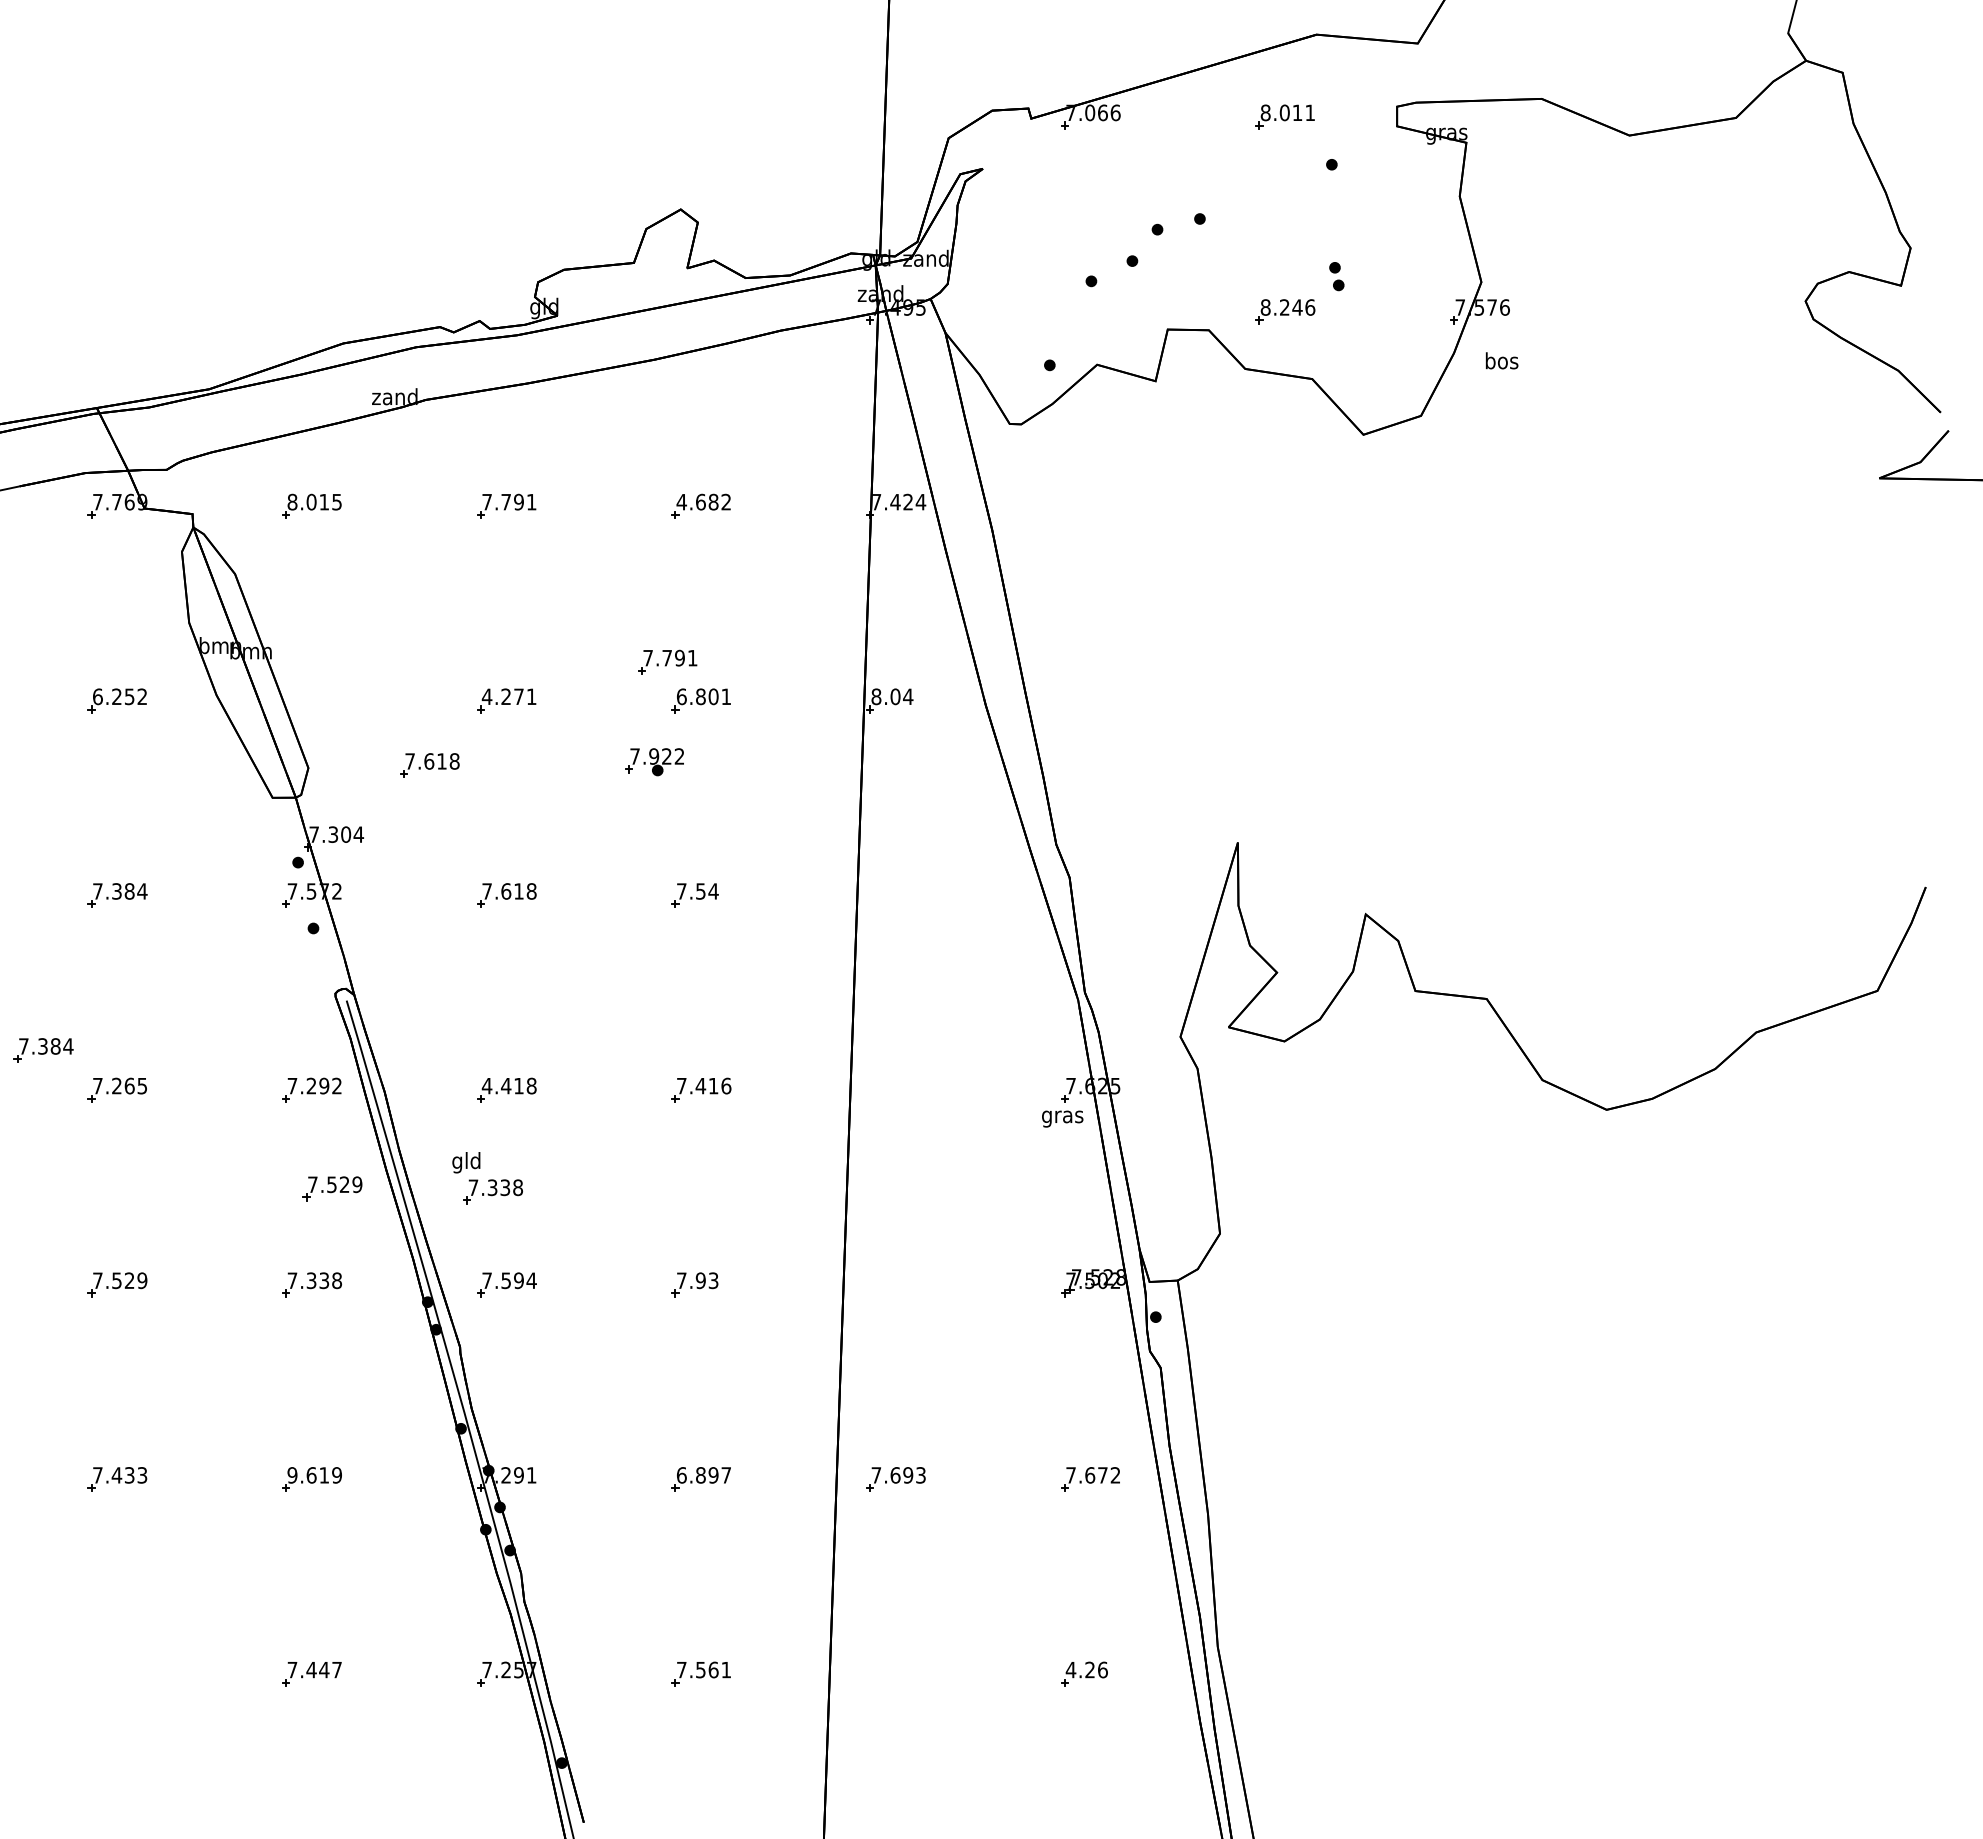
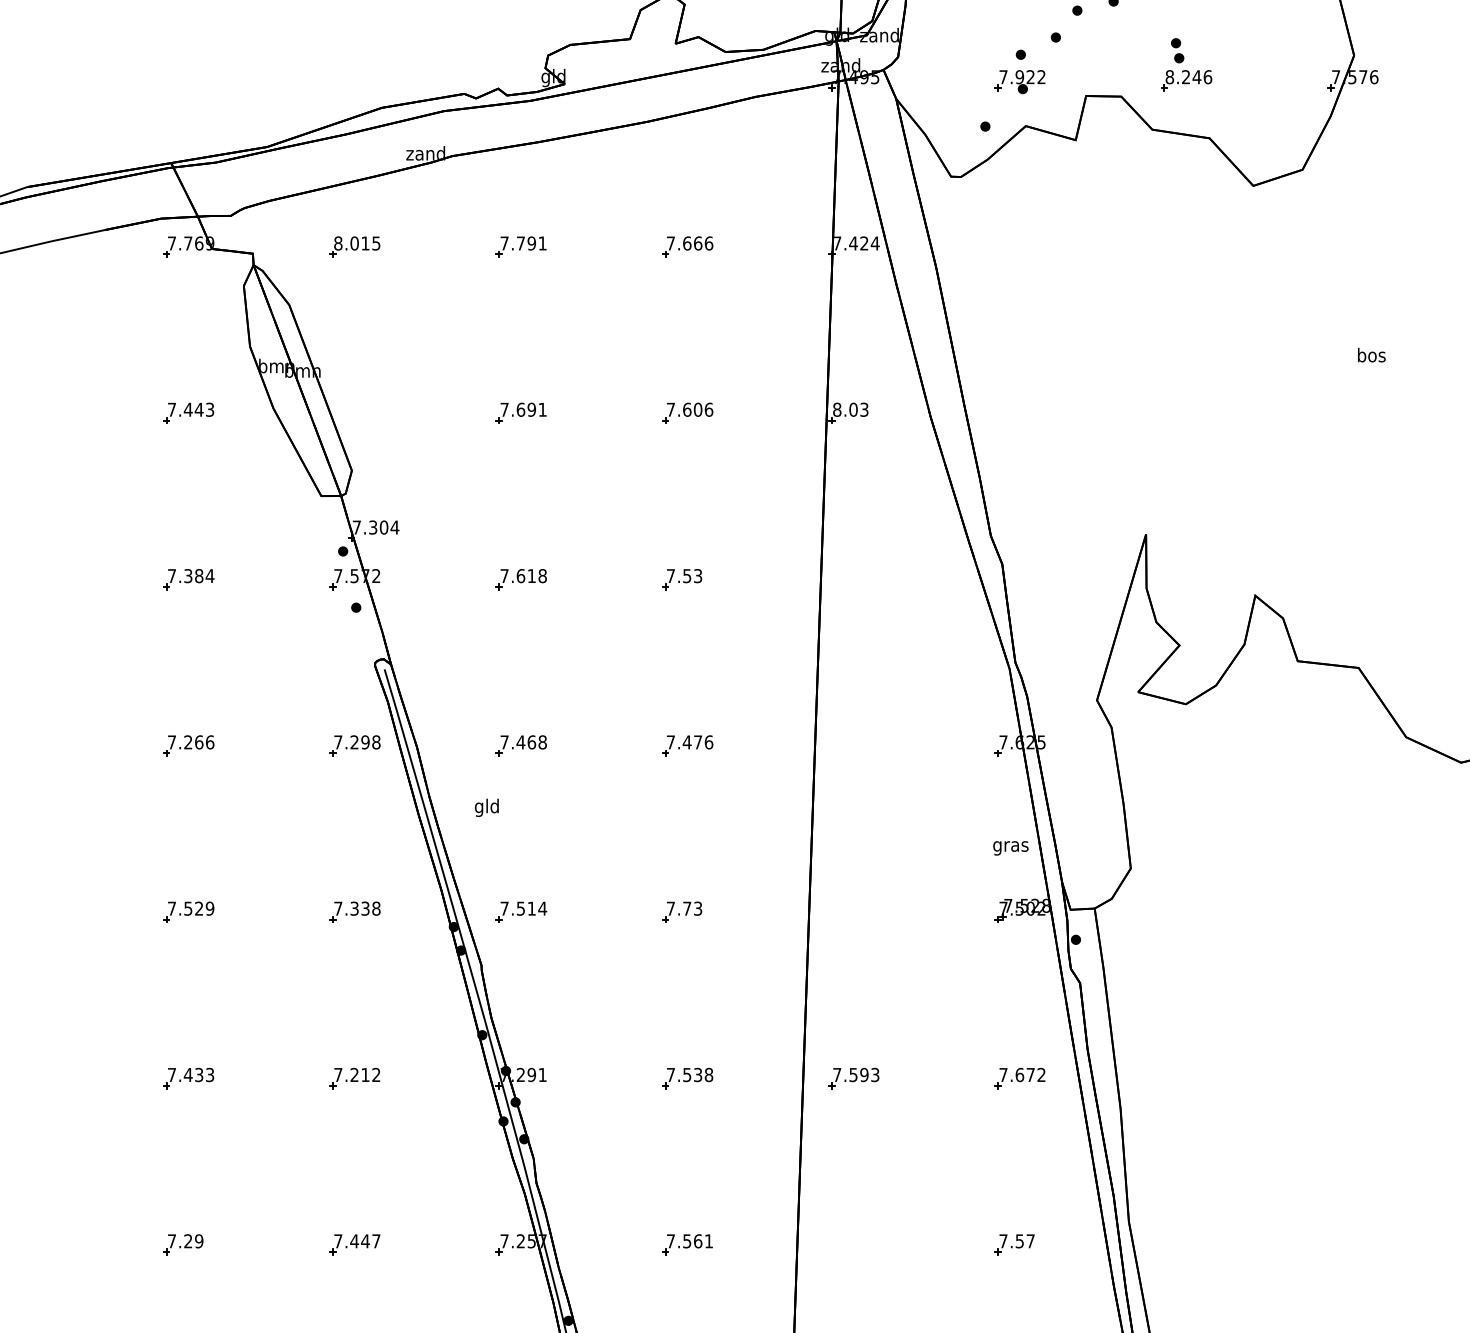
part: (1336, 276) -> (1177, 50), moved
text: (1502, 360) -> (1372, 354), moved
text: (703, 501) -> (689, 242), 4.682 -> 7.666
part: (667, 661) -> (658, 379), removed
text: (120, 696) -> (191, 409), 6.252 -> 7.443
text: (502, 696) -> (517, 409), 4.271 -> 7.691
text: (704, 696) -> (690, 409), 6.801 -> 7.606
text: (908, 696) -> (864, 409), 8.04 -> 8.03
part: (654, 762) -> (1020, 82), moved
part: (429, 765) -> (455, 468), removed
text: (713, 891) -> (698, 576), 7.54 -> 7.53
part: (43, 1050) -> (125, 711), removed
text: (142, 1085) -> (210, 741), 7.265 -> 7.266
text: (337, 1085) -> (376, 741), 7.292 -> 7.298
text: (502, 1085) -> (517, 741), 4.418 -> 7.468
text: (713, 1086) -> (698, 742), 7.416 -> 7.476
text: (1062, 1118) -> (1010, 847), moved
part: (332, 1188) -> (372, 829), removed
part: (492, 1191) -> (509, 832), removed
text: (518, 1280) -> (531, 908), 7.594 -> 7.514
text: (700, 1280) -> (686, 908), 7.93 -> 7.73
text: (314, 1475) -> (357, 1075), 9.619 -> 7.212
text: (703, 1475) -> (689, 1075), 6.897 -> 7.538
text: (895, 1475) -> (853, 1075), 7.693 -> 7.593
text: (1086, 1669) -> (1016, 1240), 4.26 -> 7.57
part: (110, 1673) -> (182, 1244), added

